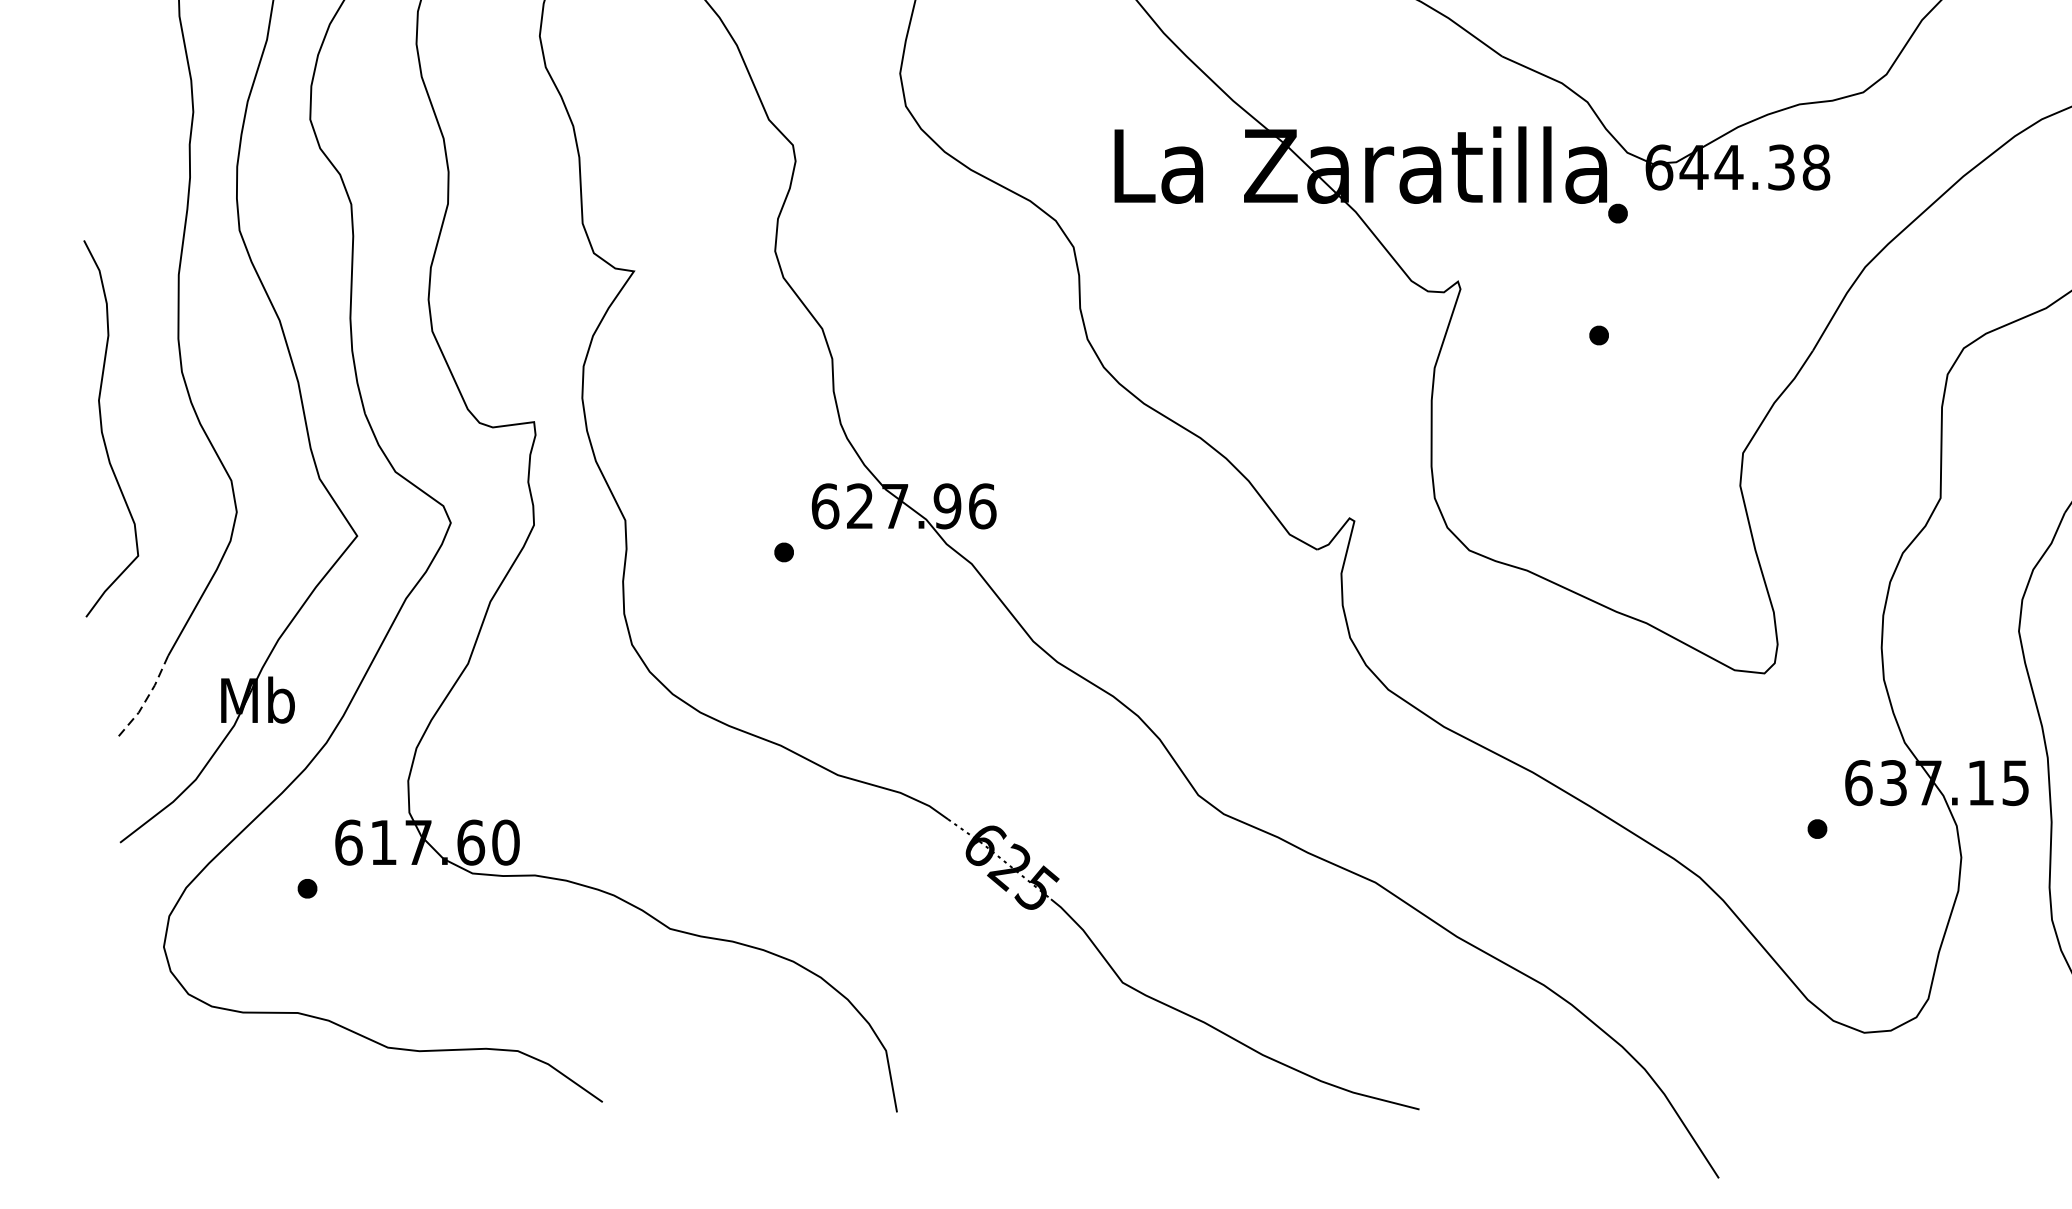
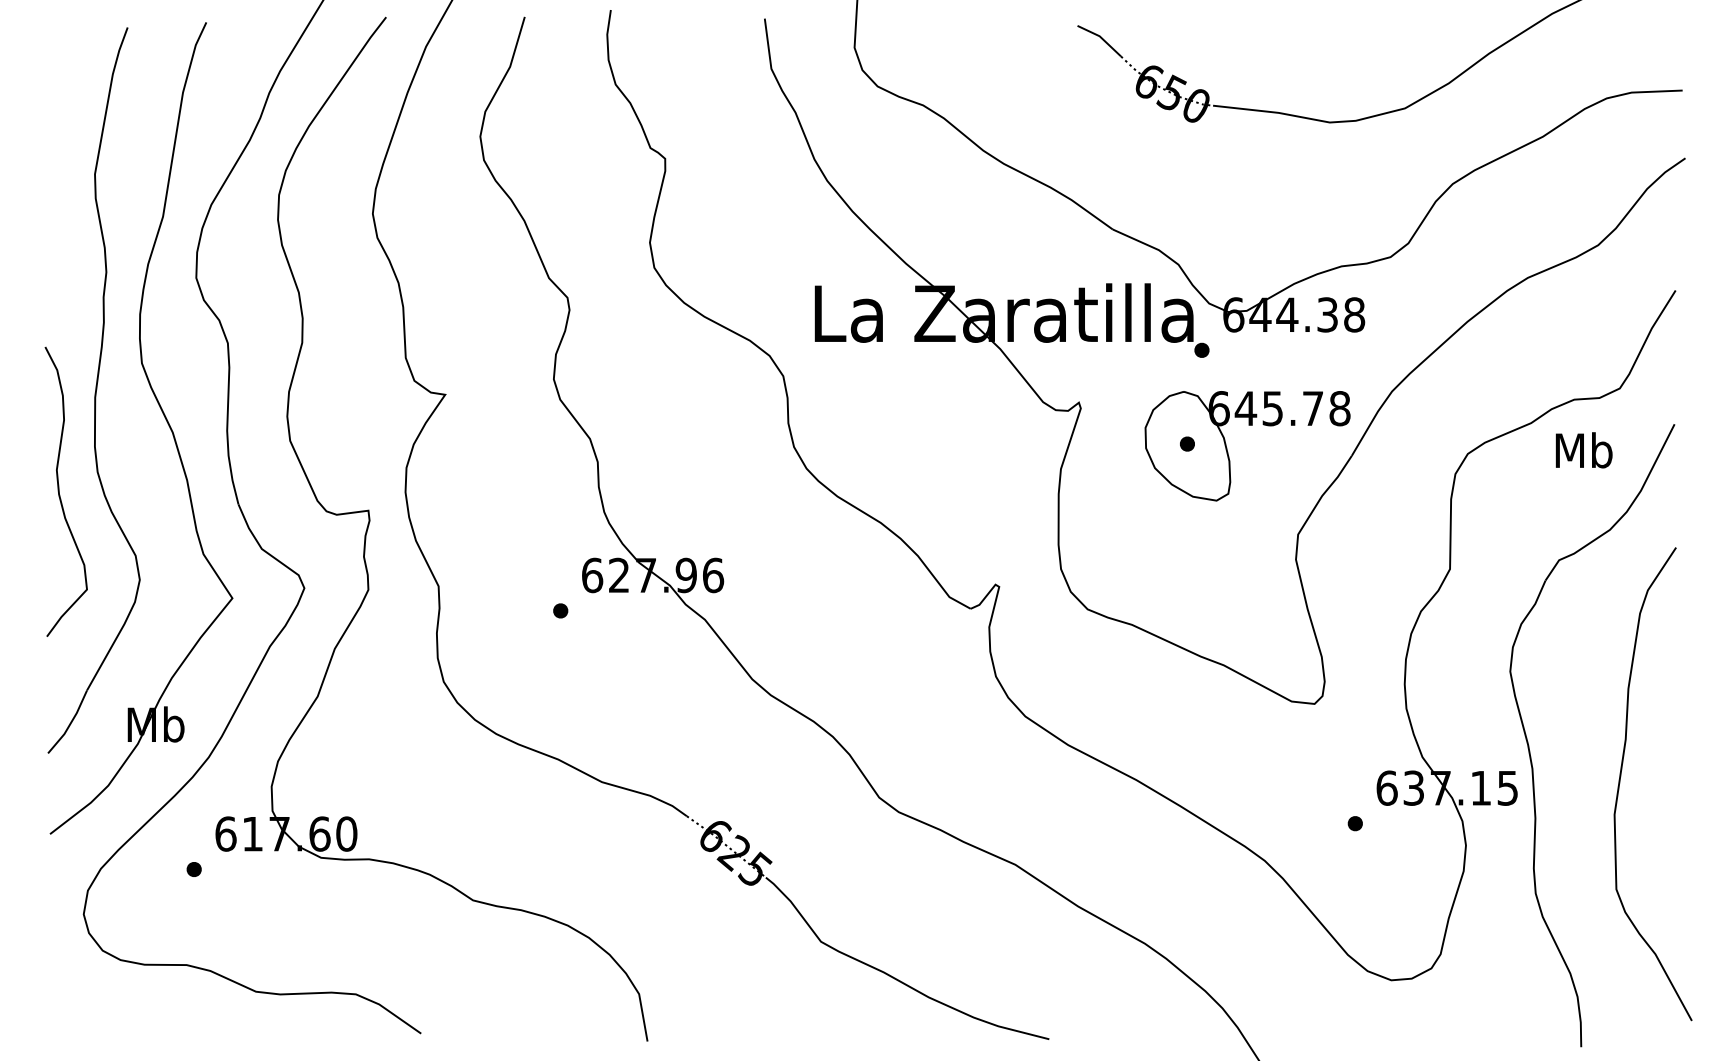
part: (1652, 346) -> (1228, 452), added
curve: (102, 428) -> (59, 491), moved
line: (146, 700) -> (70, 724), dashed -> solid

